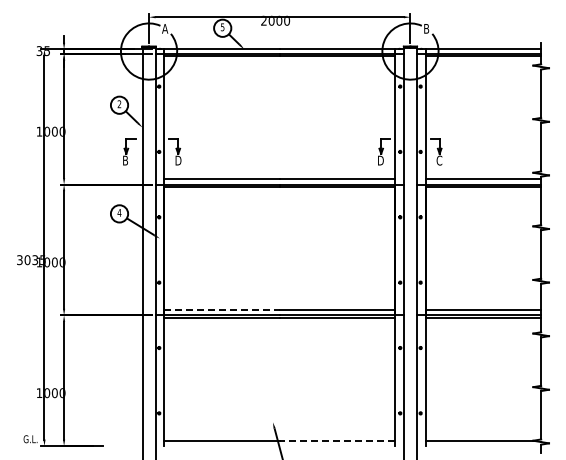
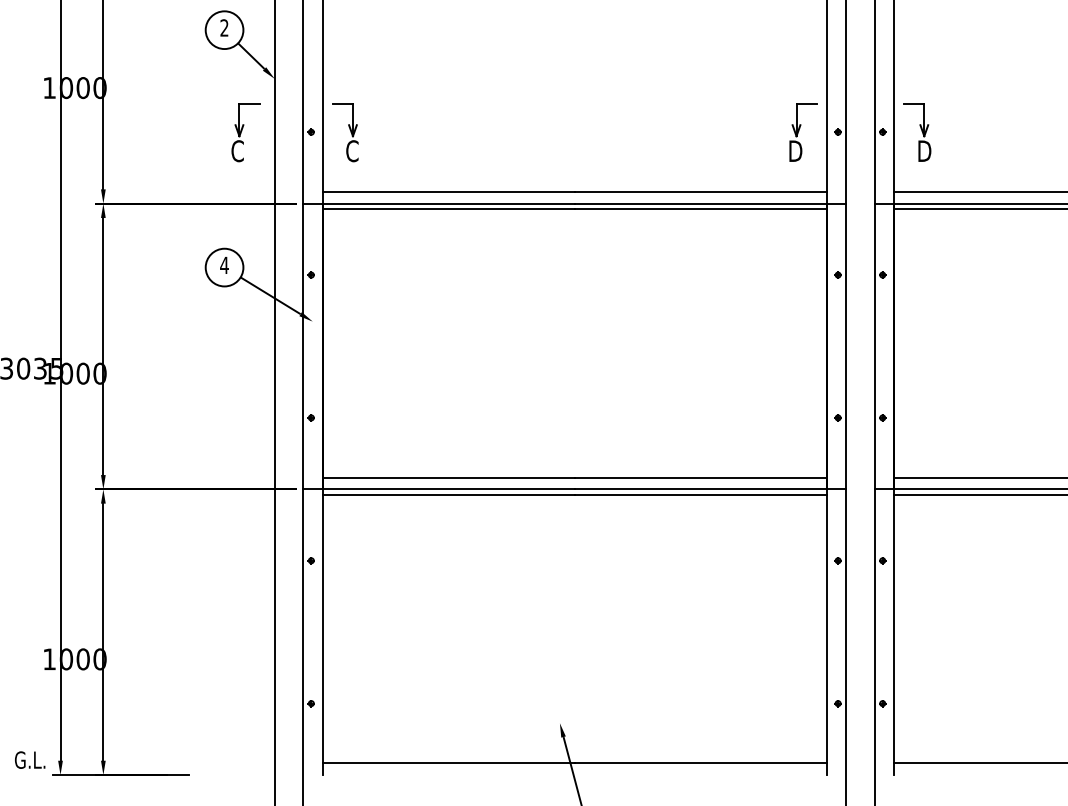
text: (125, 160) -> (237, 150), B -> C
text: (178, 160) -> (353, 150), D -> C
text: (439, 160) -> (923, 150), C -> D
line: (222, 309) -> (449, 476), dashed -> solid
line: (337, 440) -> (700, 762), dashed -> solid

